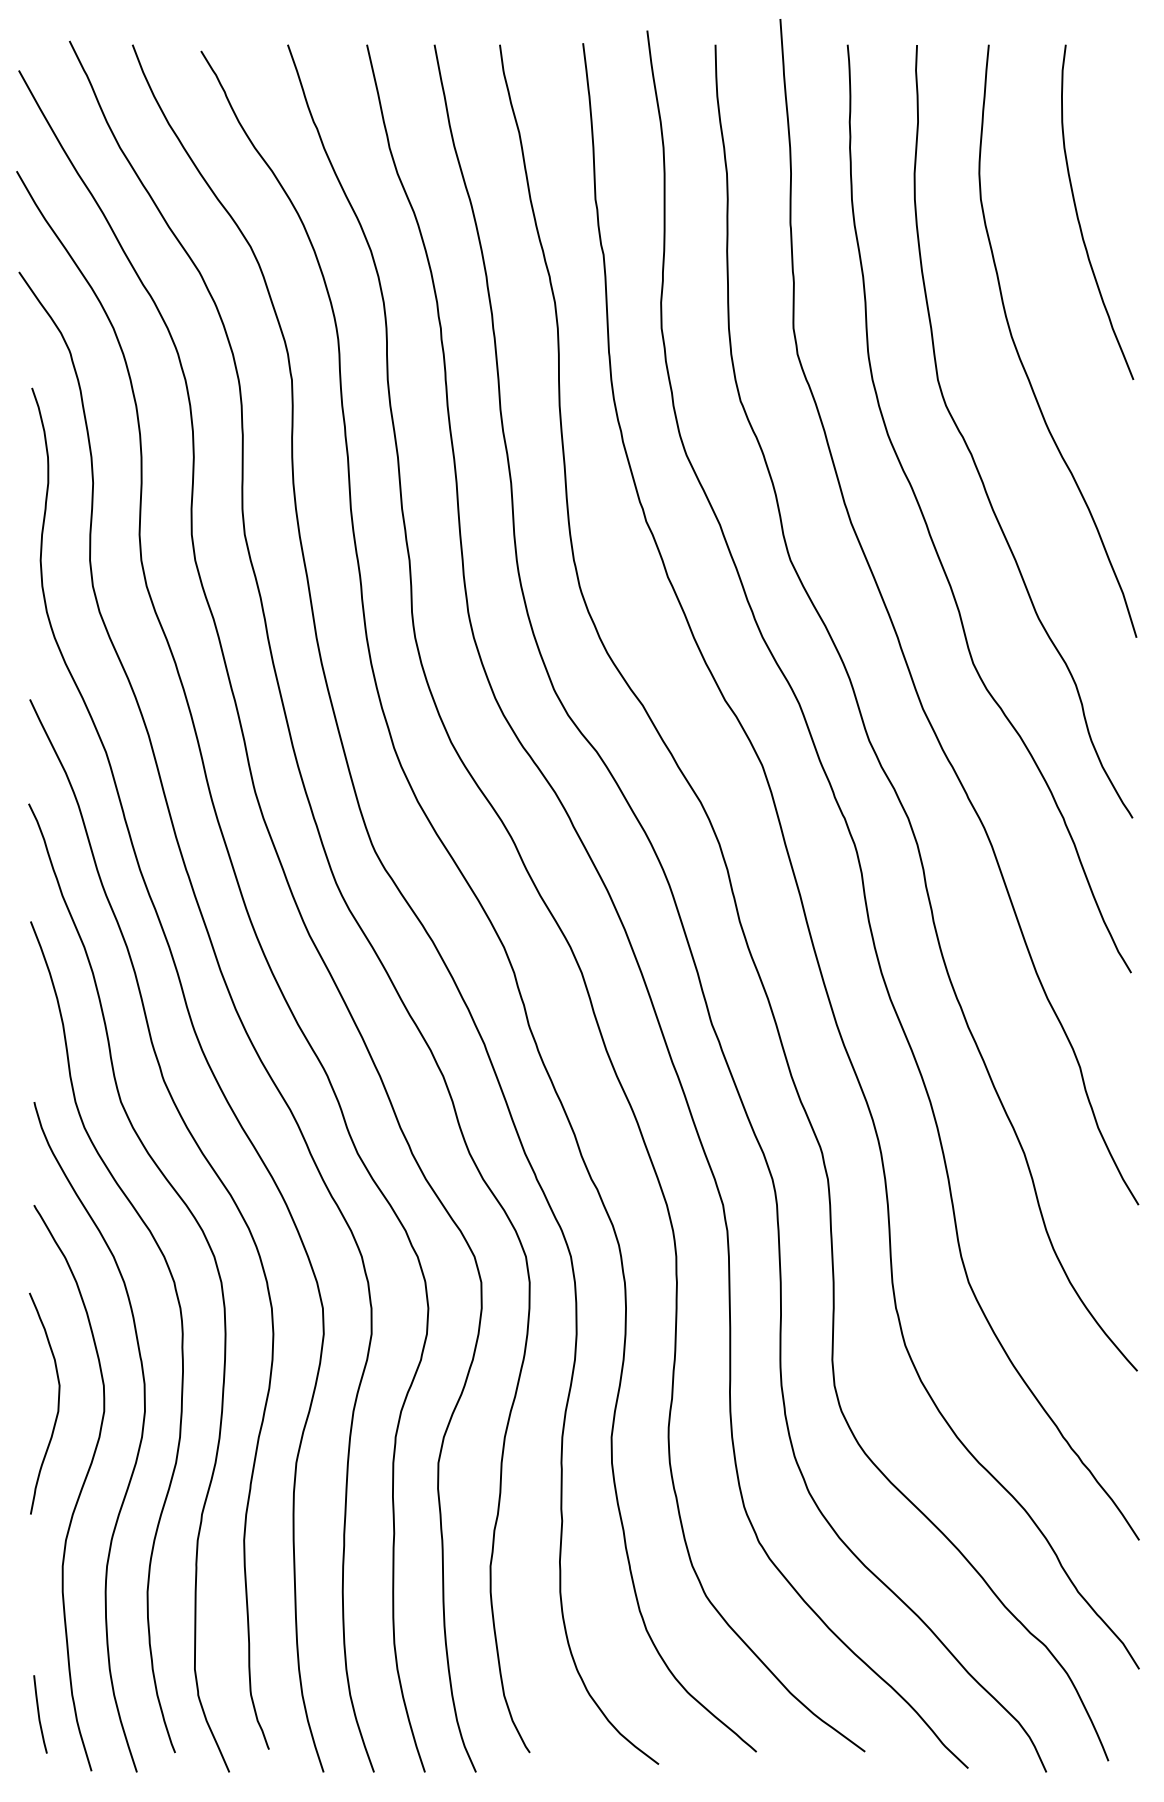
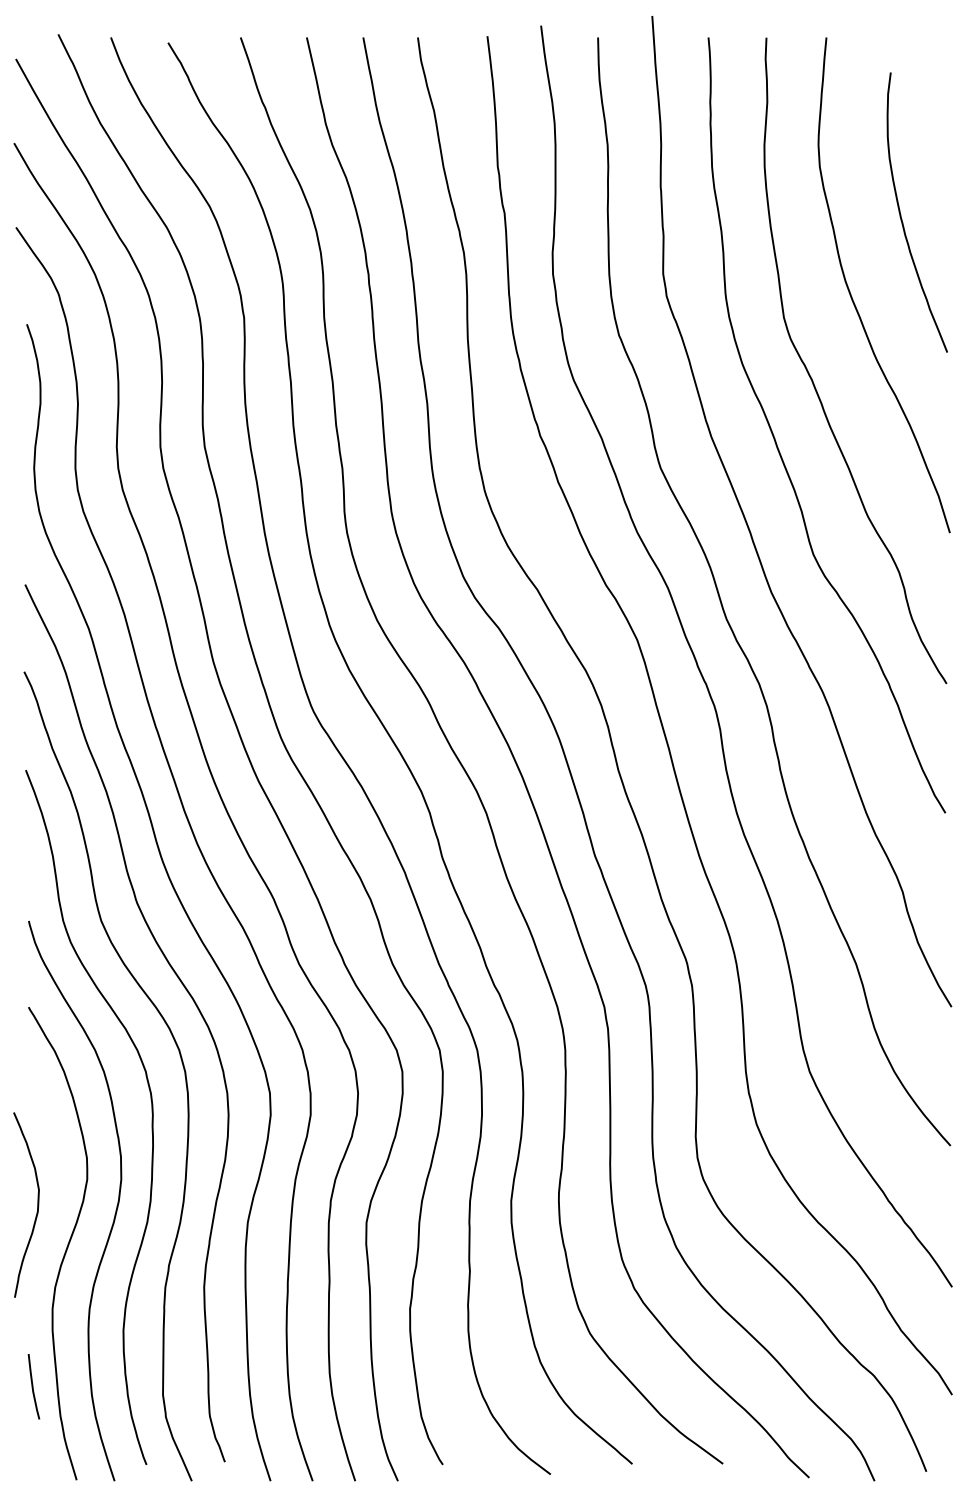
curve: (1078, 214) -> (901, 214), moved
curve: (57, 1403) -> (37, 1204), moved
line: (39, 1714) -> (33, 1386), moved

